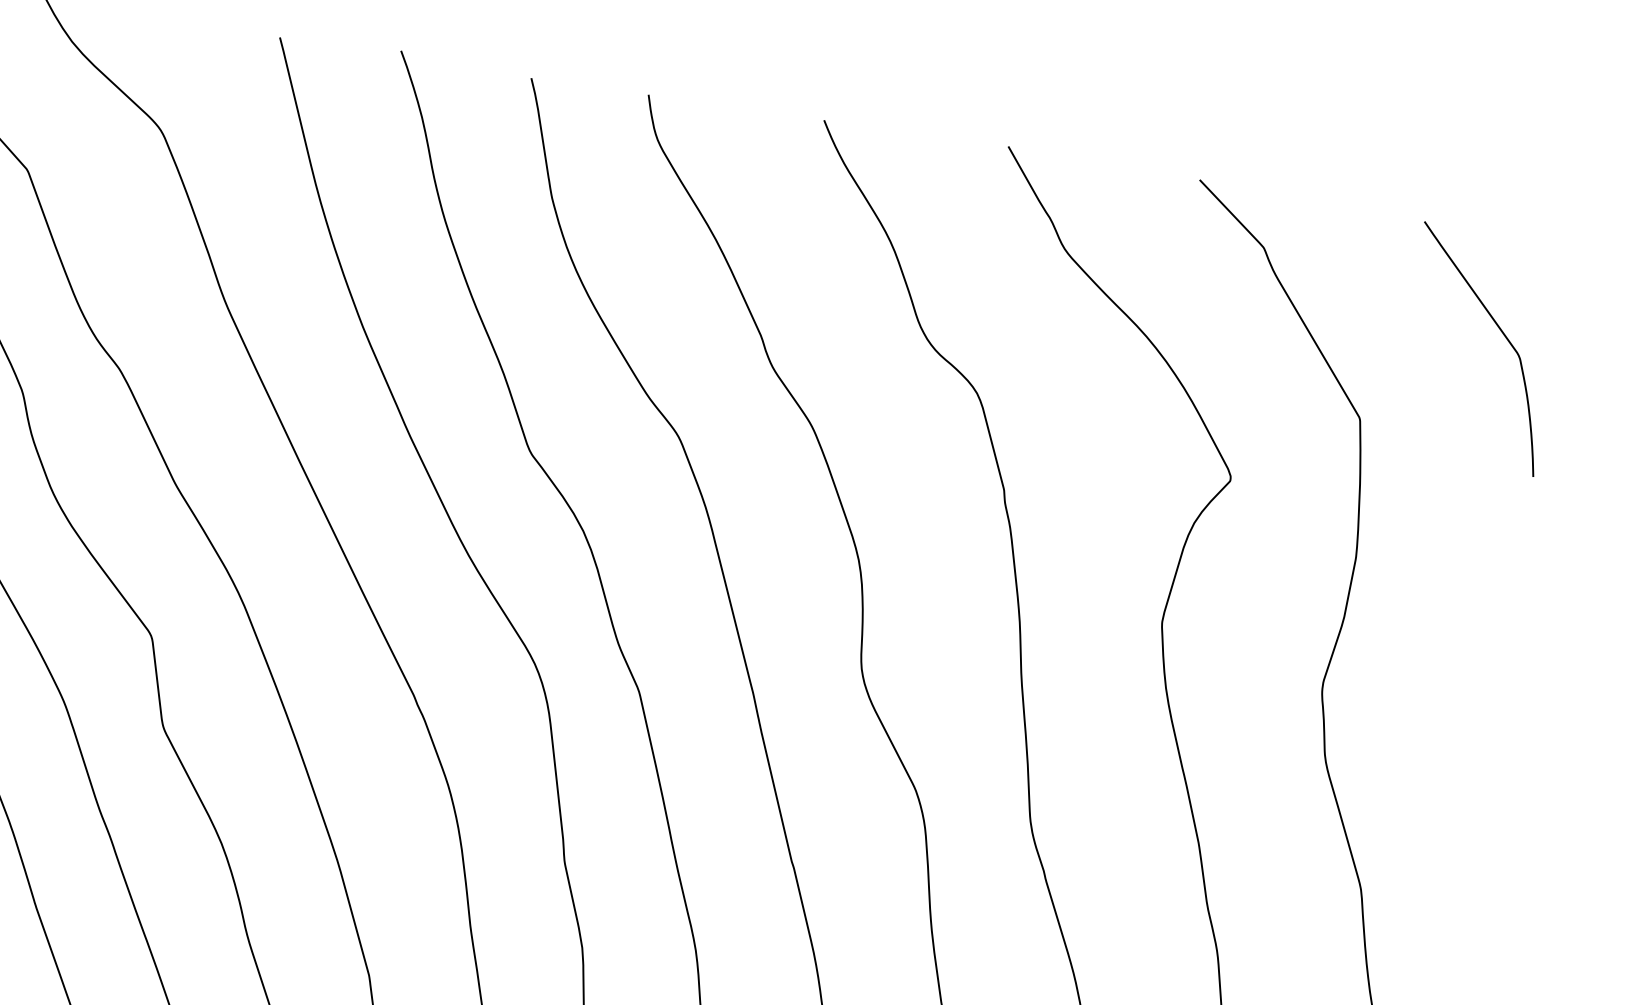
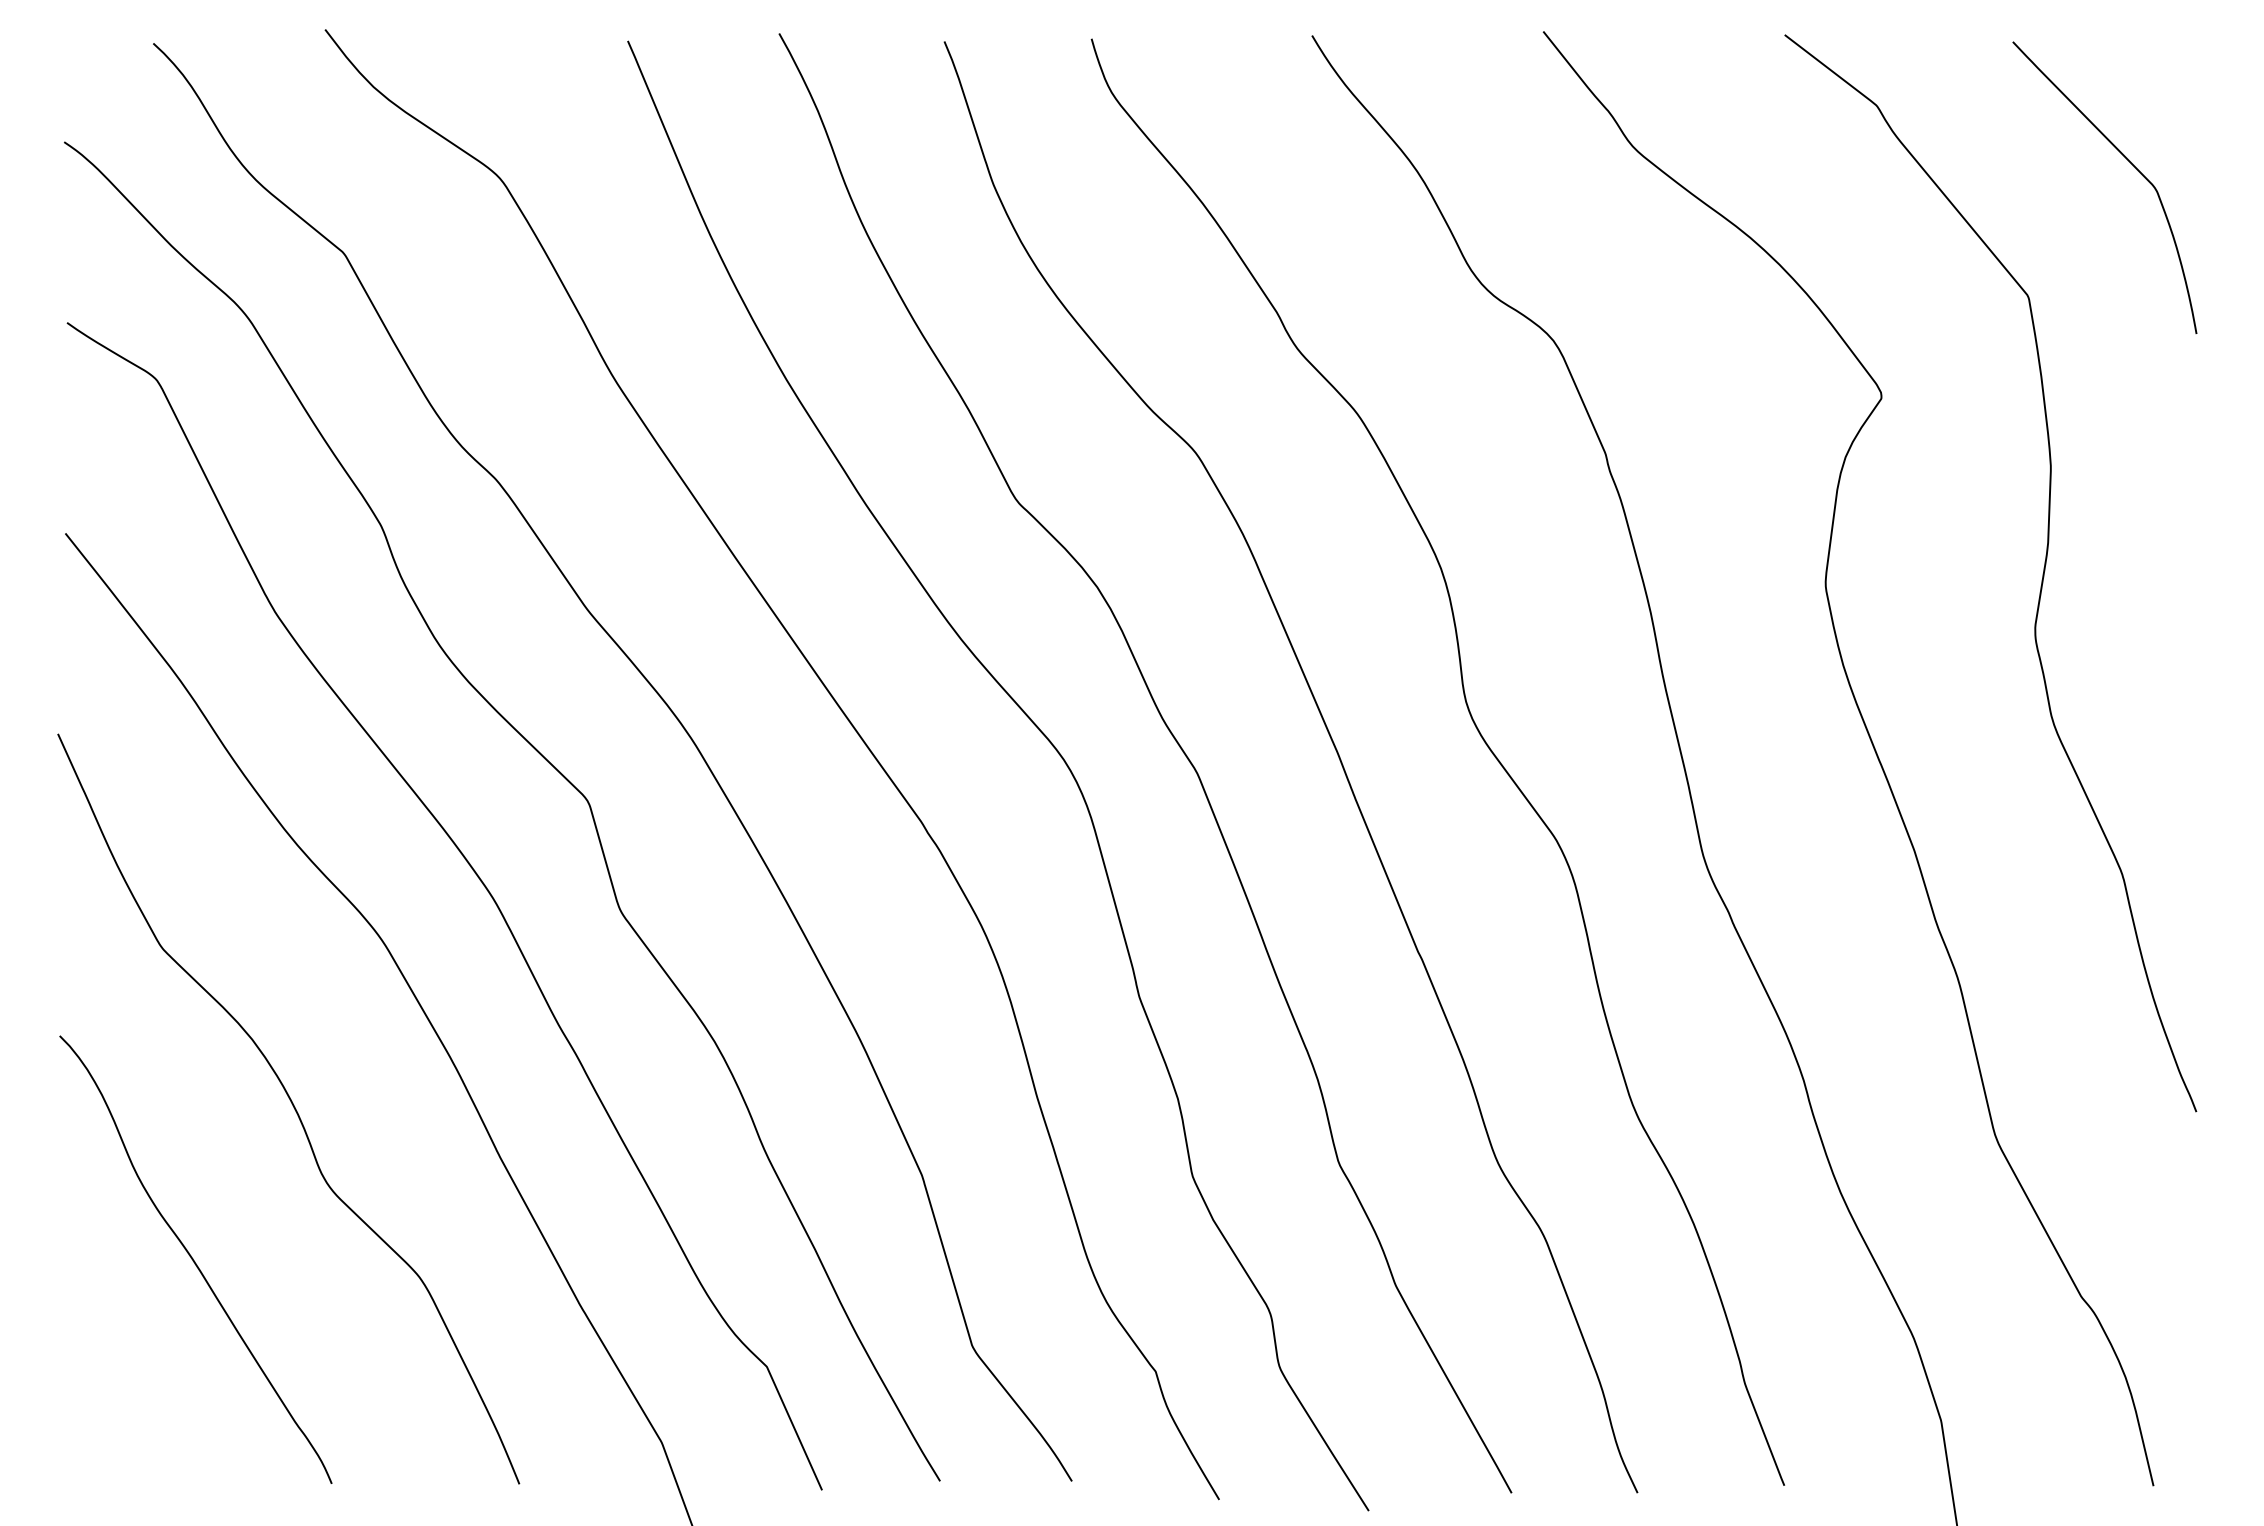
curve: (1501, 332) -> (2129, 162), moved

